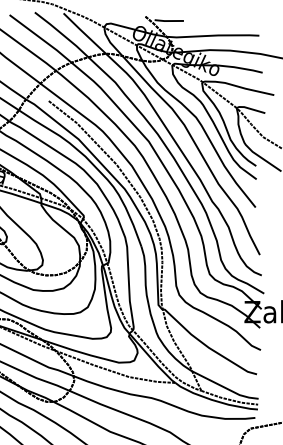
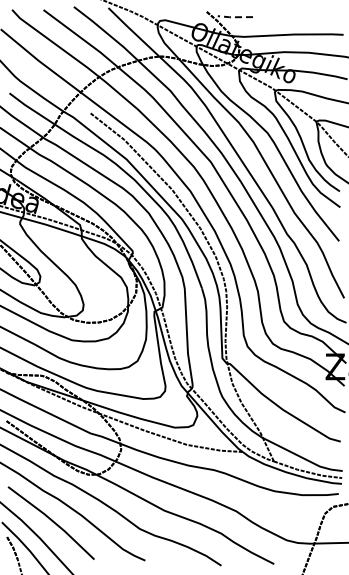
line: (168, 21) -> (234, 17), solid -> dashed

